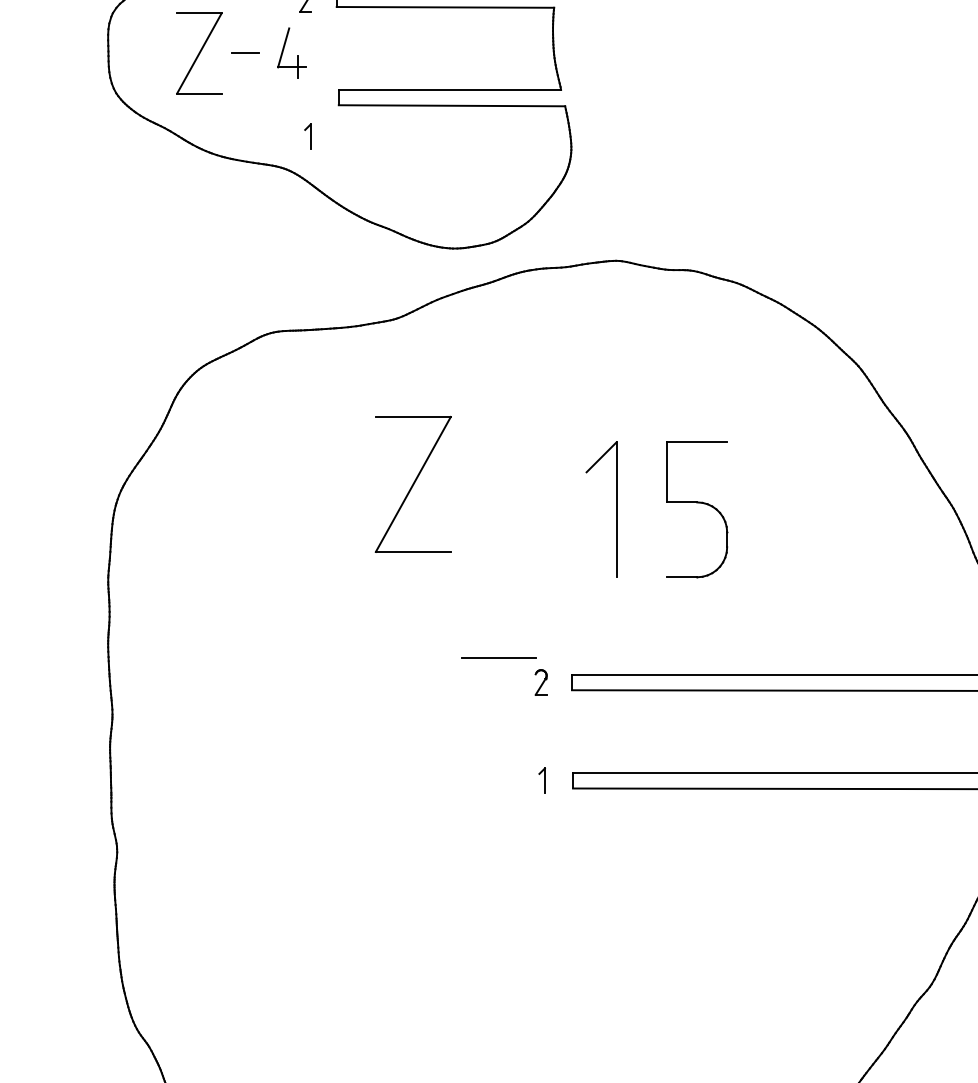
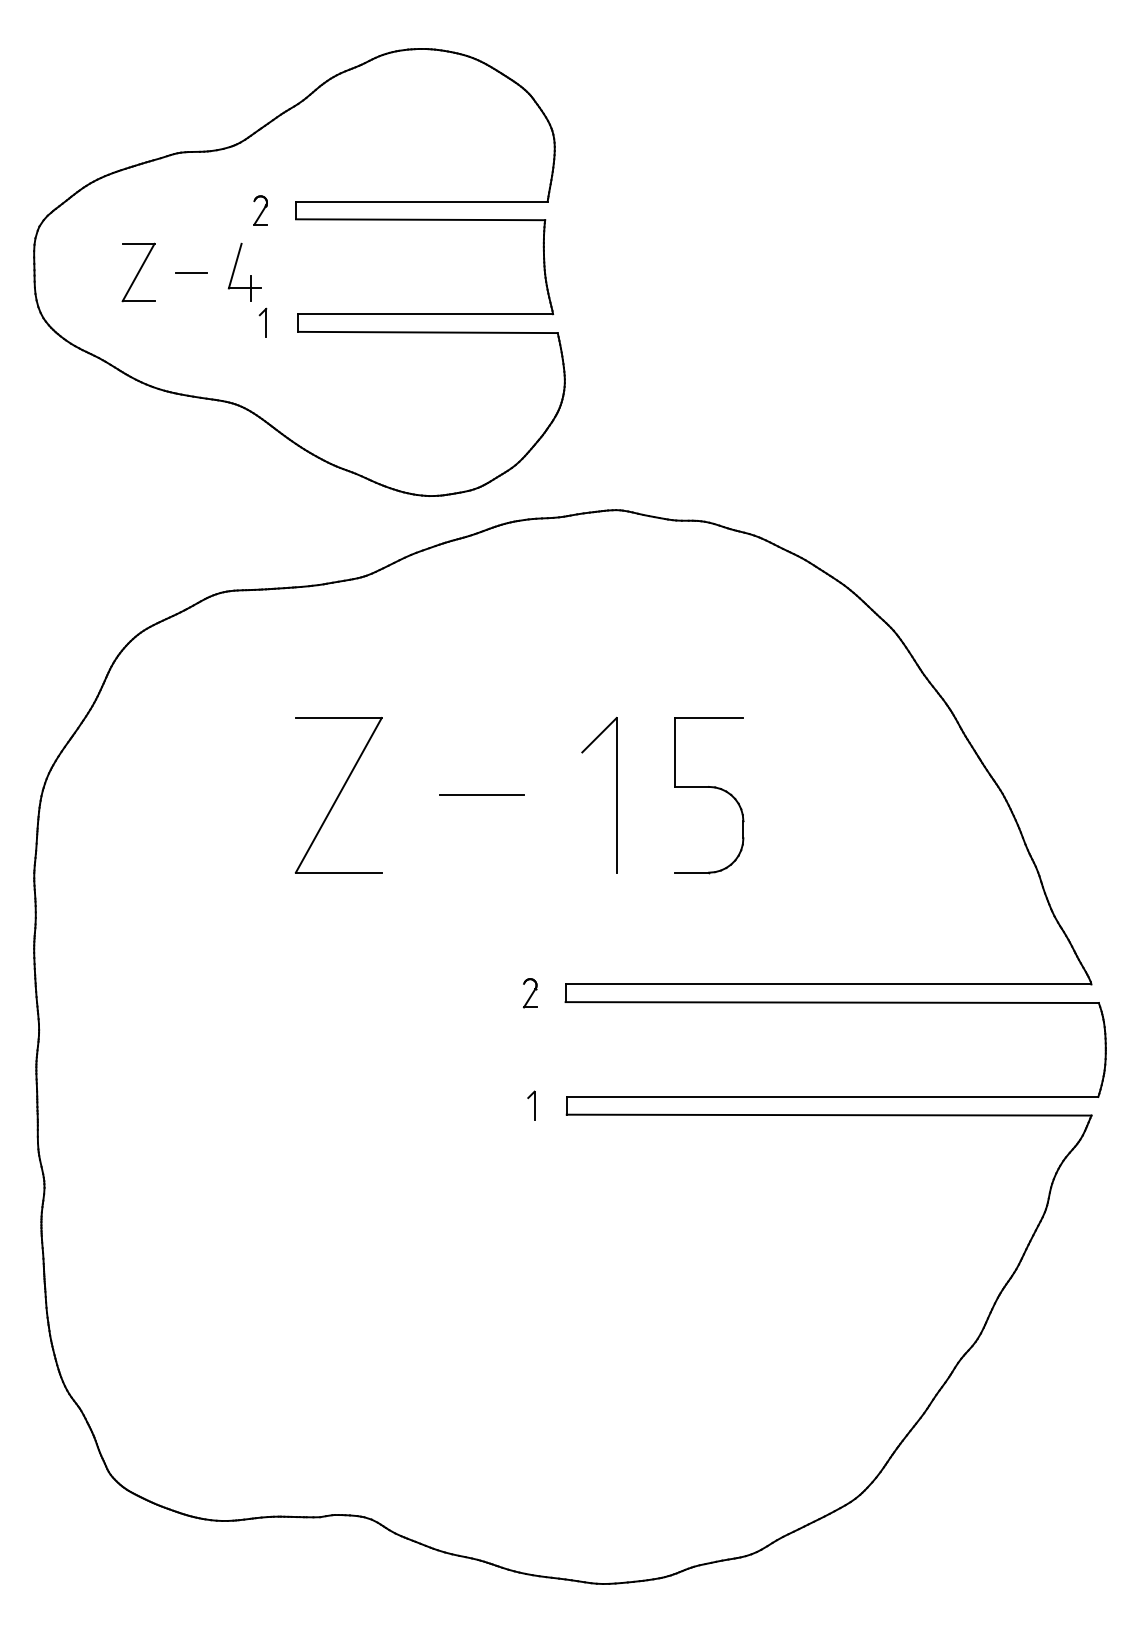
part: (199, 53) -> (138, 272), size x0.62
part: (307, 136) -> (262, 322), moved
part: (413, 484) -> (338, 795), moved
line: (498, 657) -> (481, 794), moved

